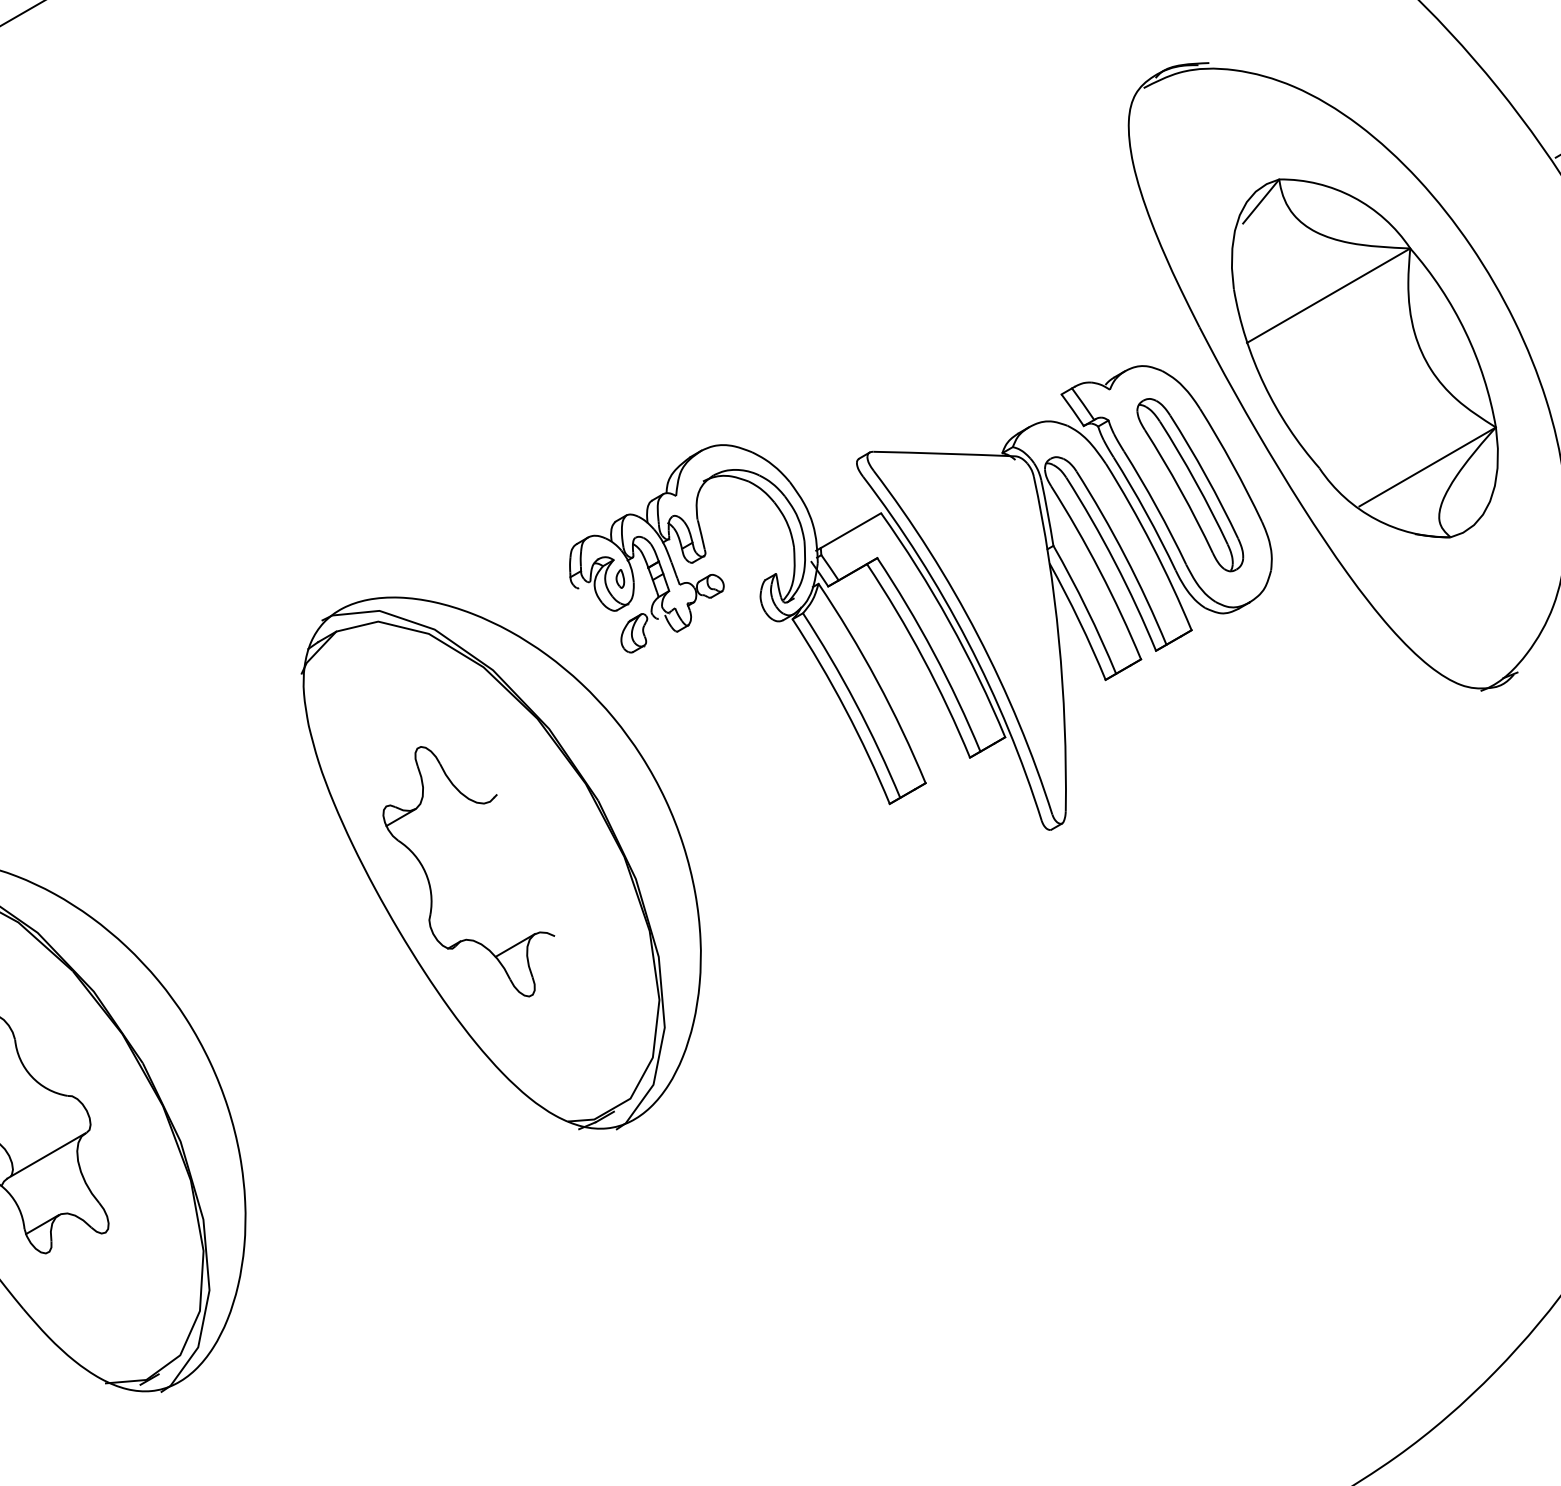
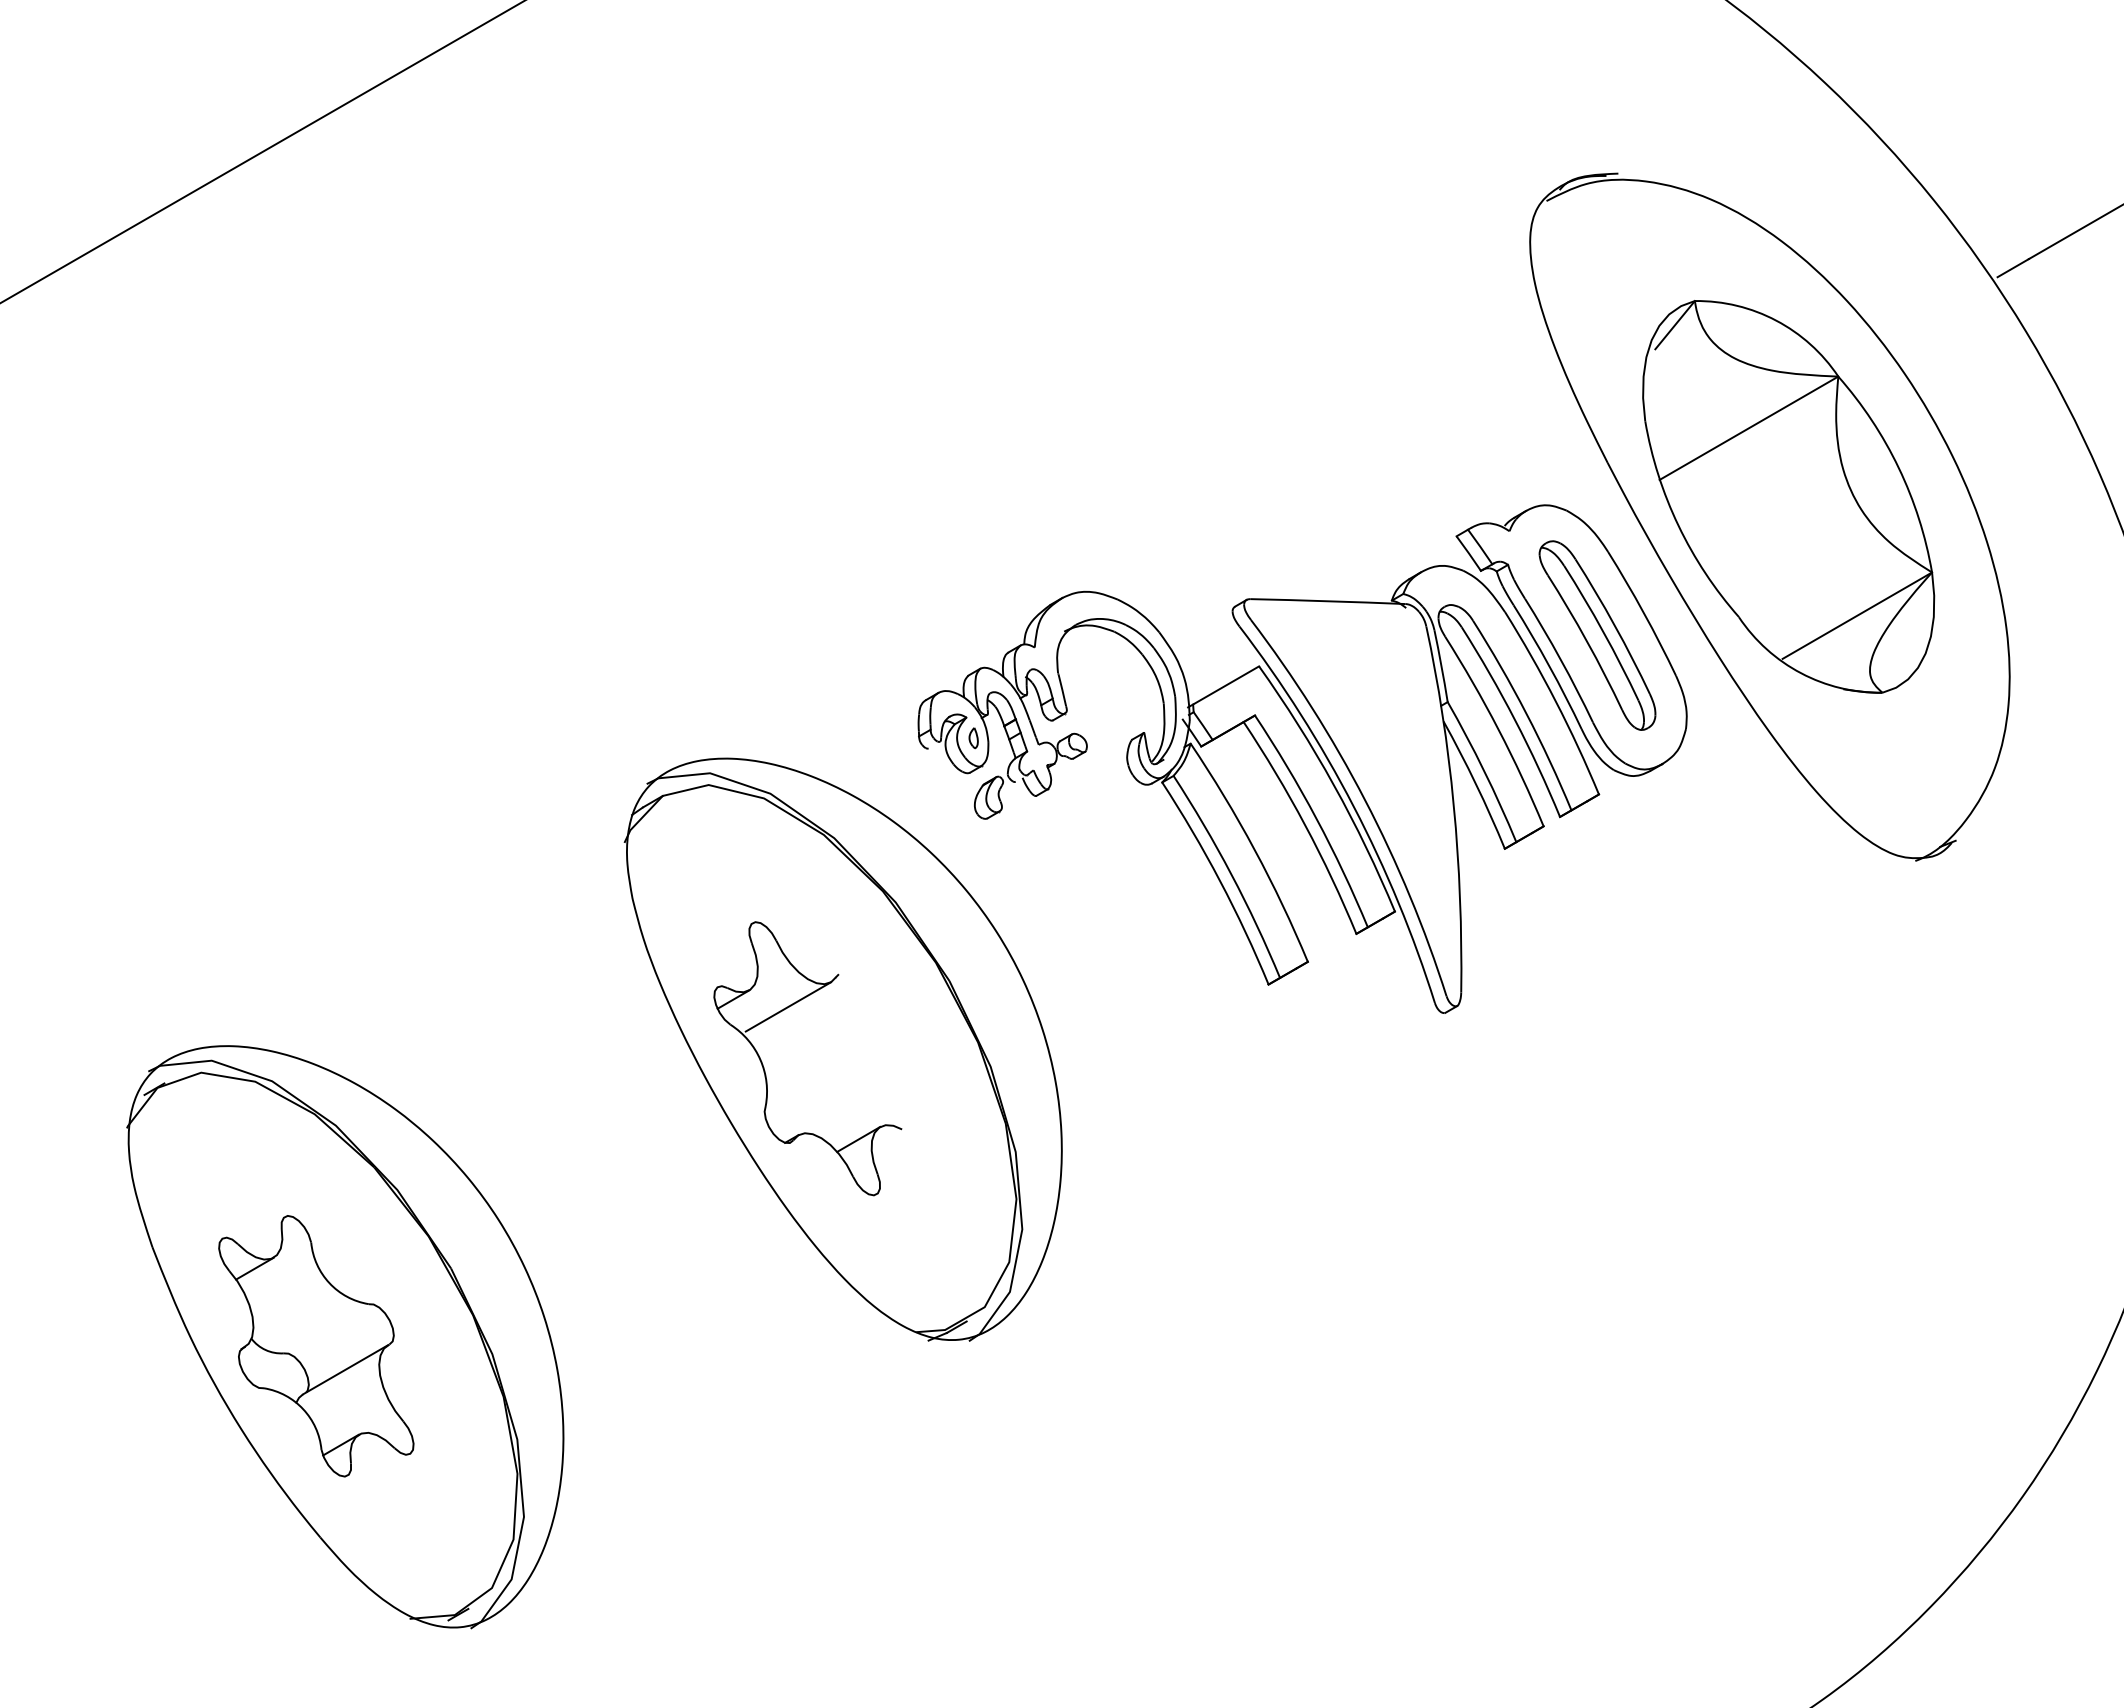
line: (450, 823) -> (787, 1006), added

